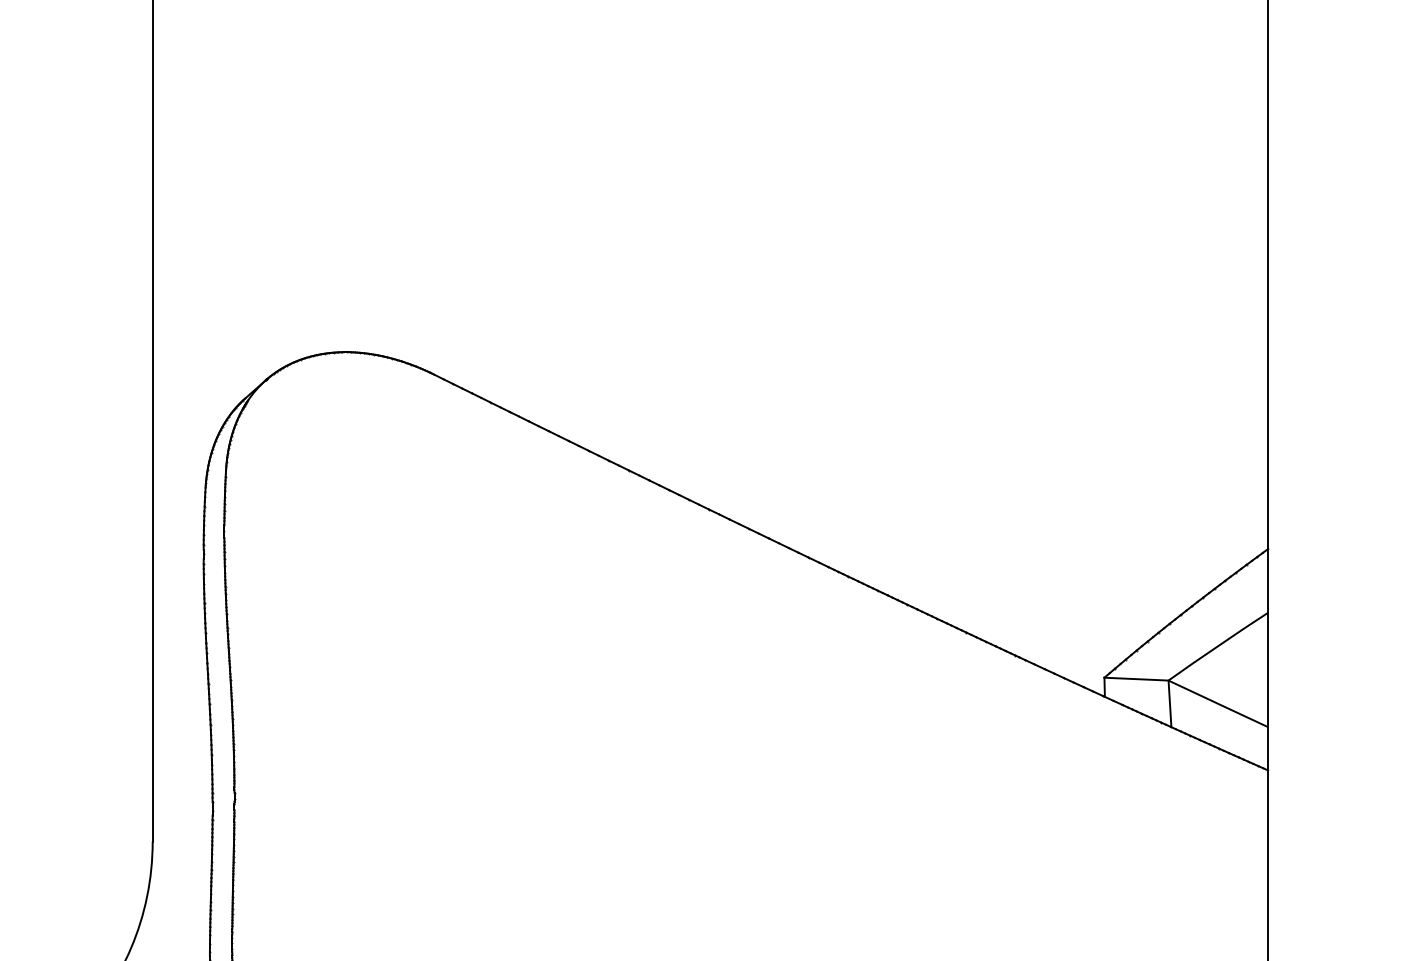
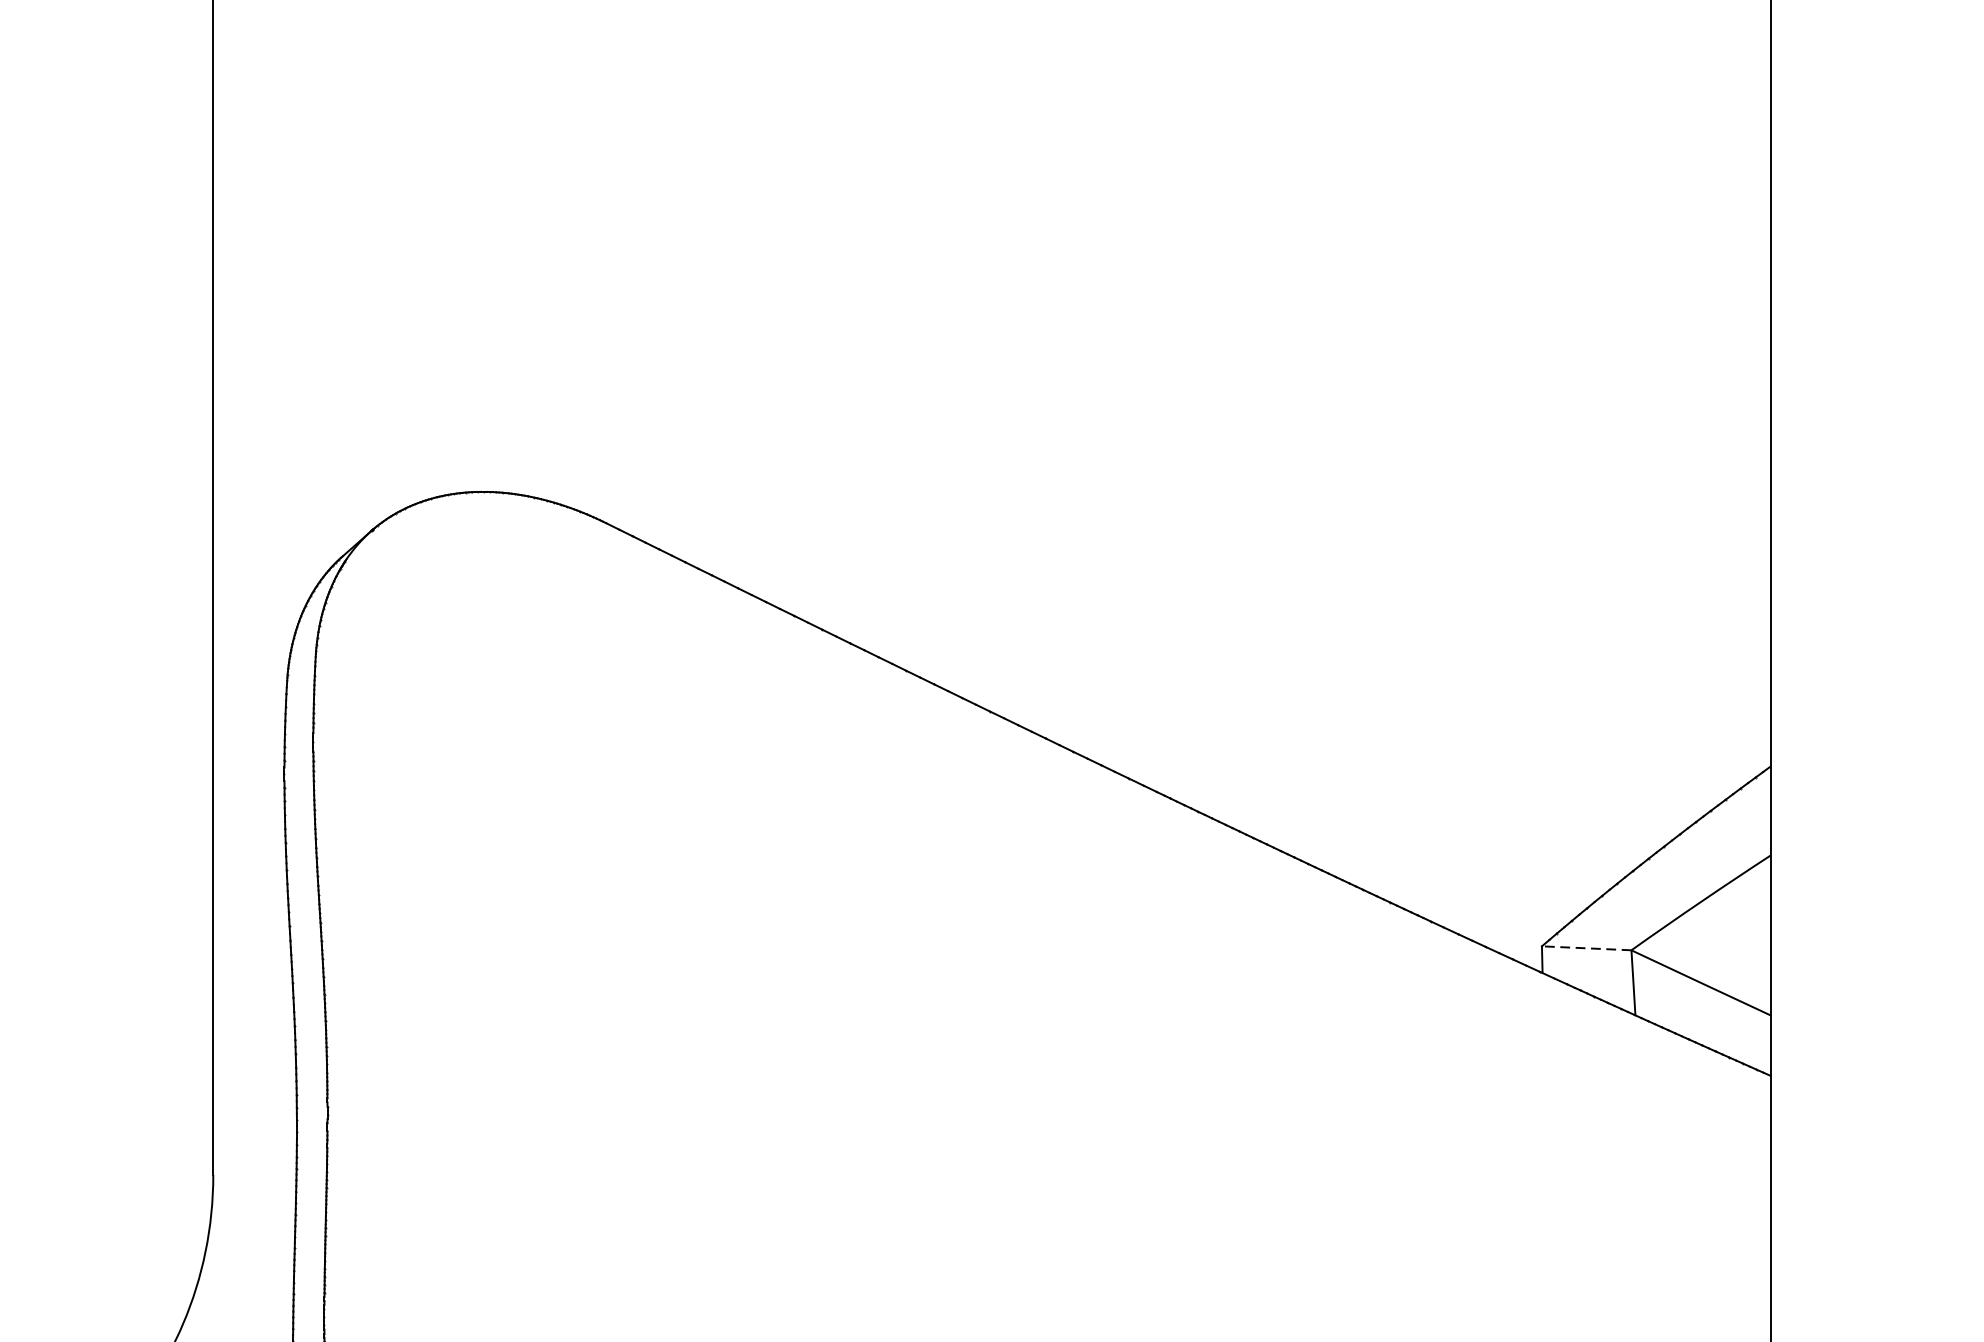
line: (1136, 679) -> (1586, 948), solid -> dashed

